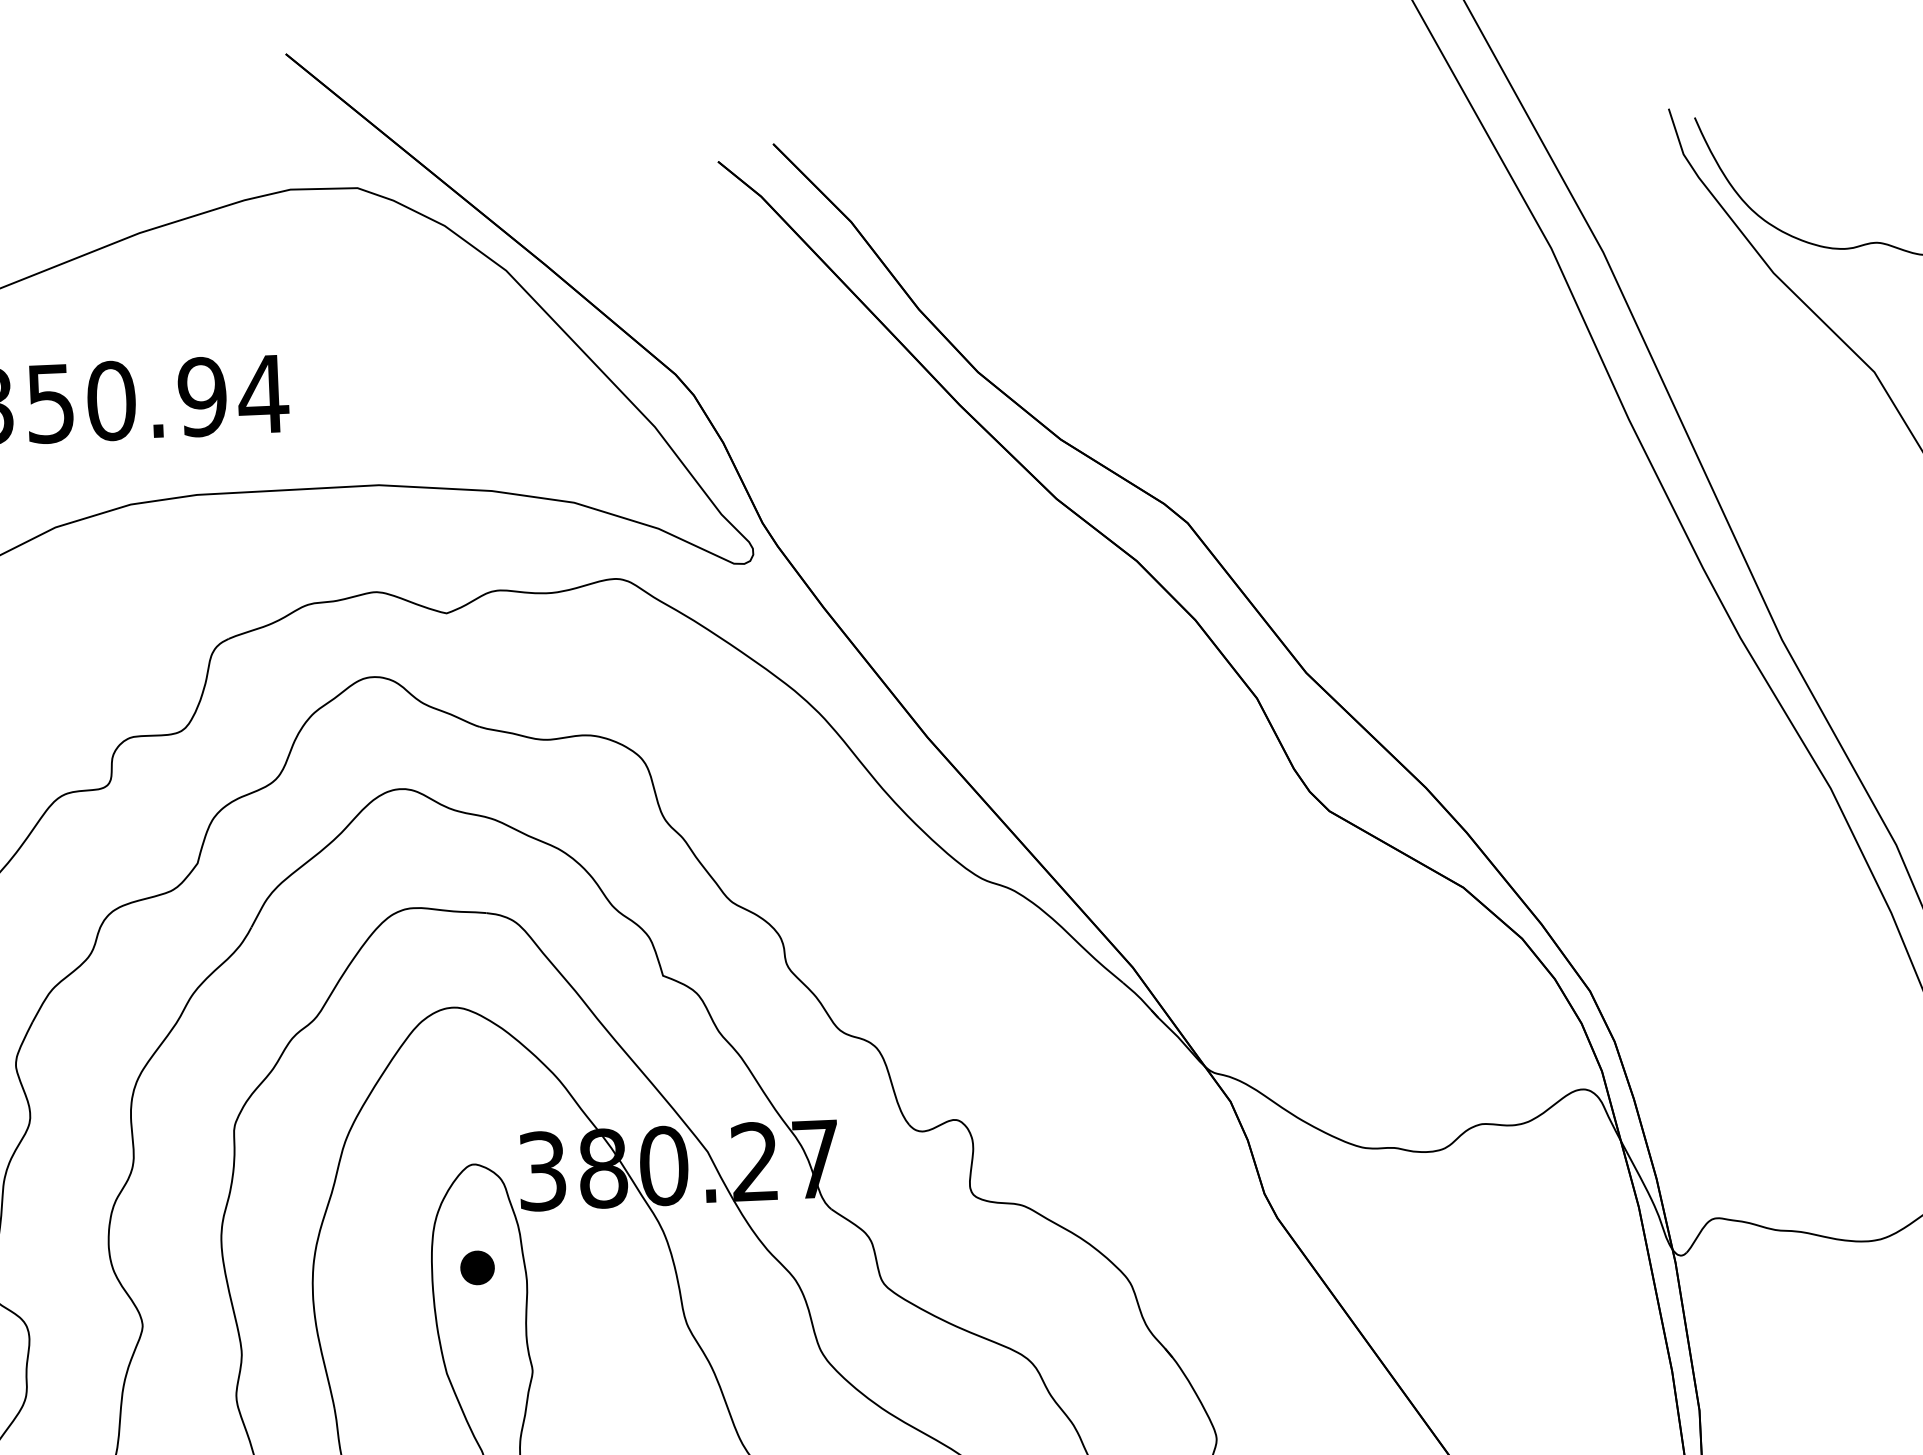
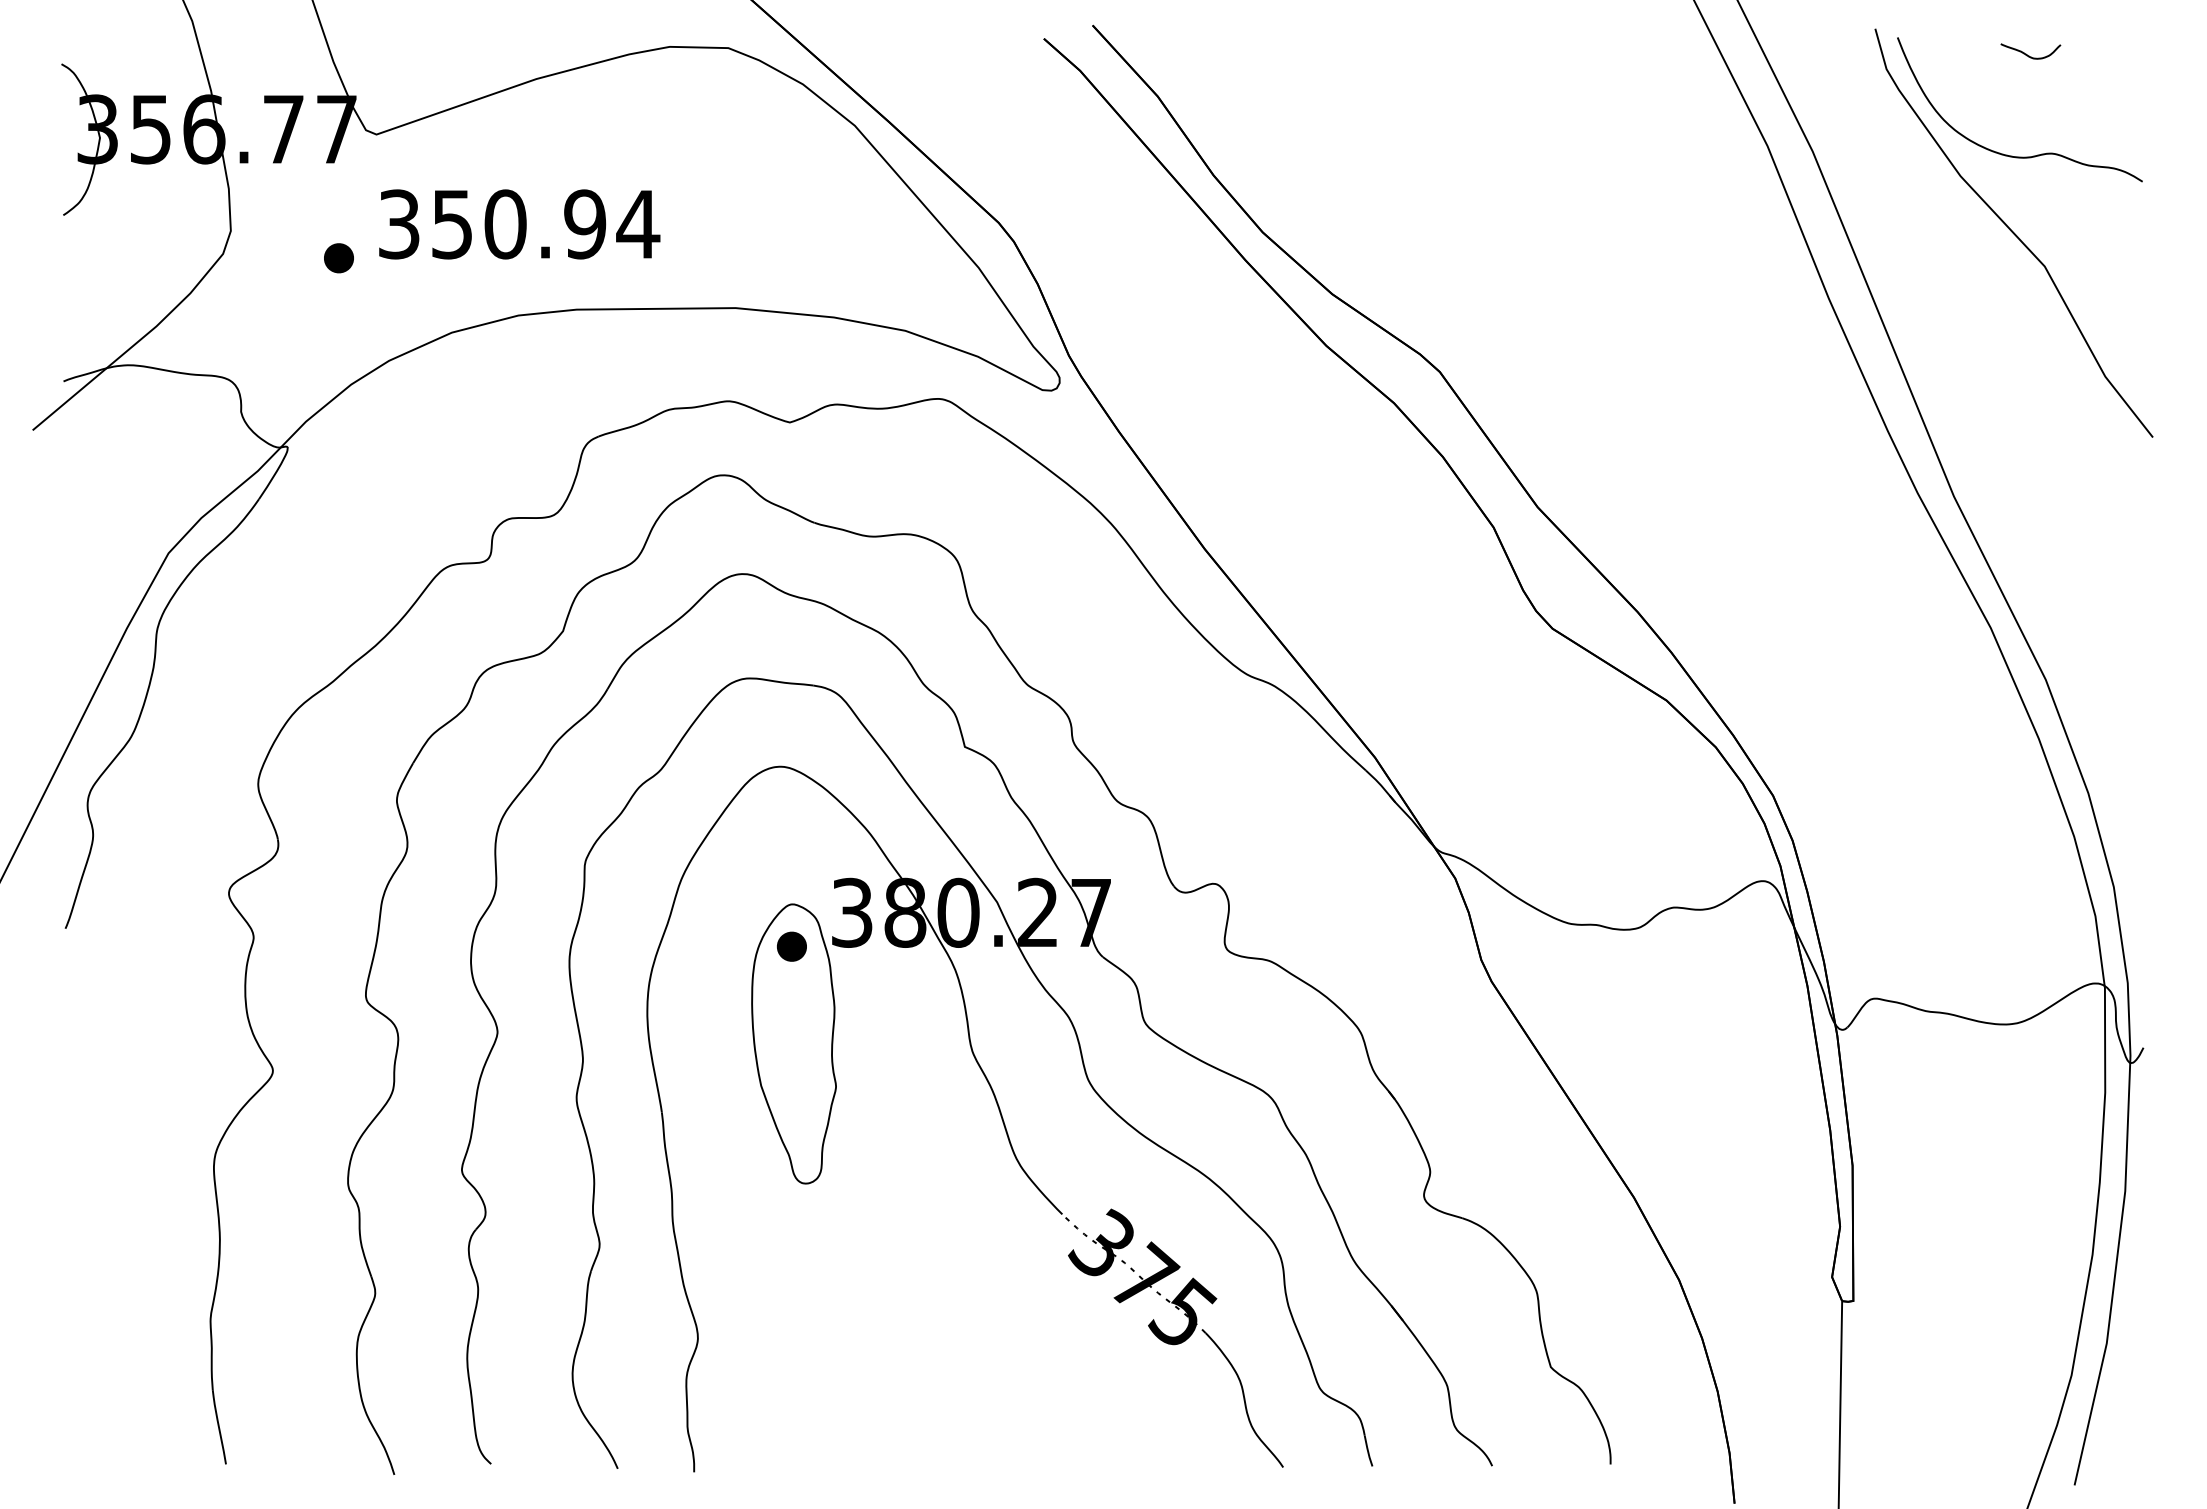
curve: (1846, 131) -> (2029, 55), added
part: (477, 1267) -> (791, 946), moved

